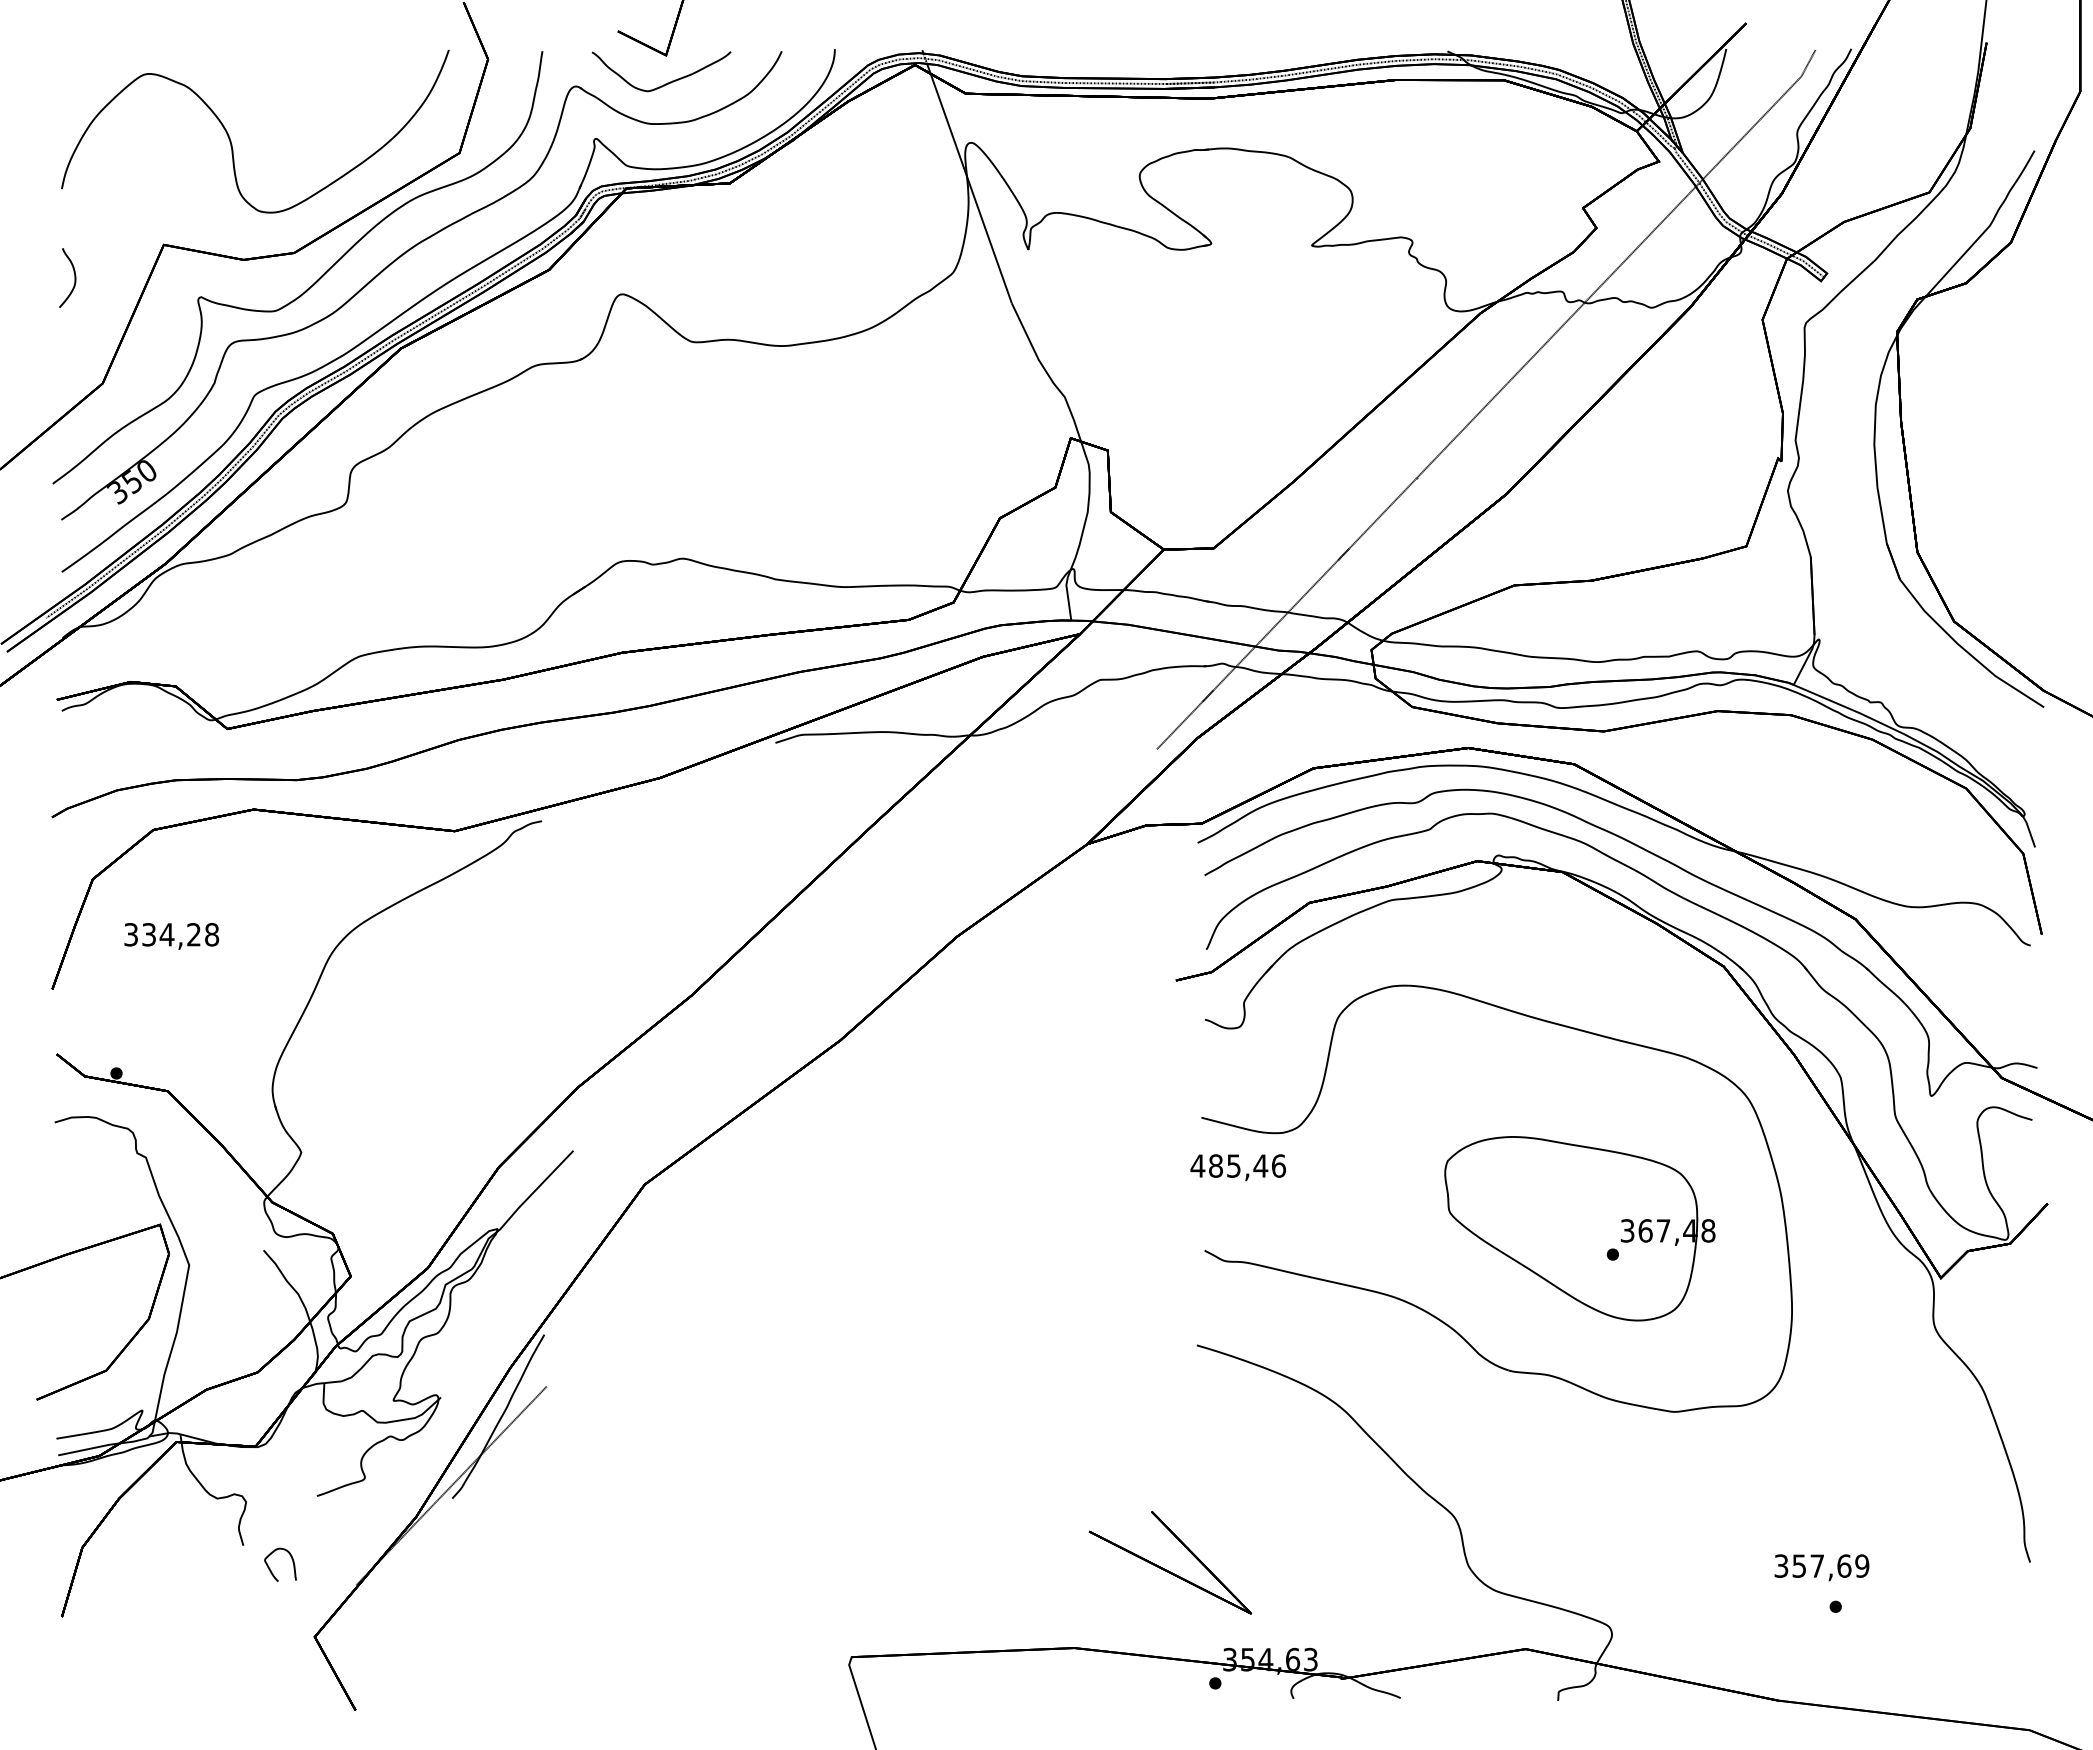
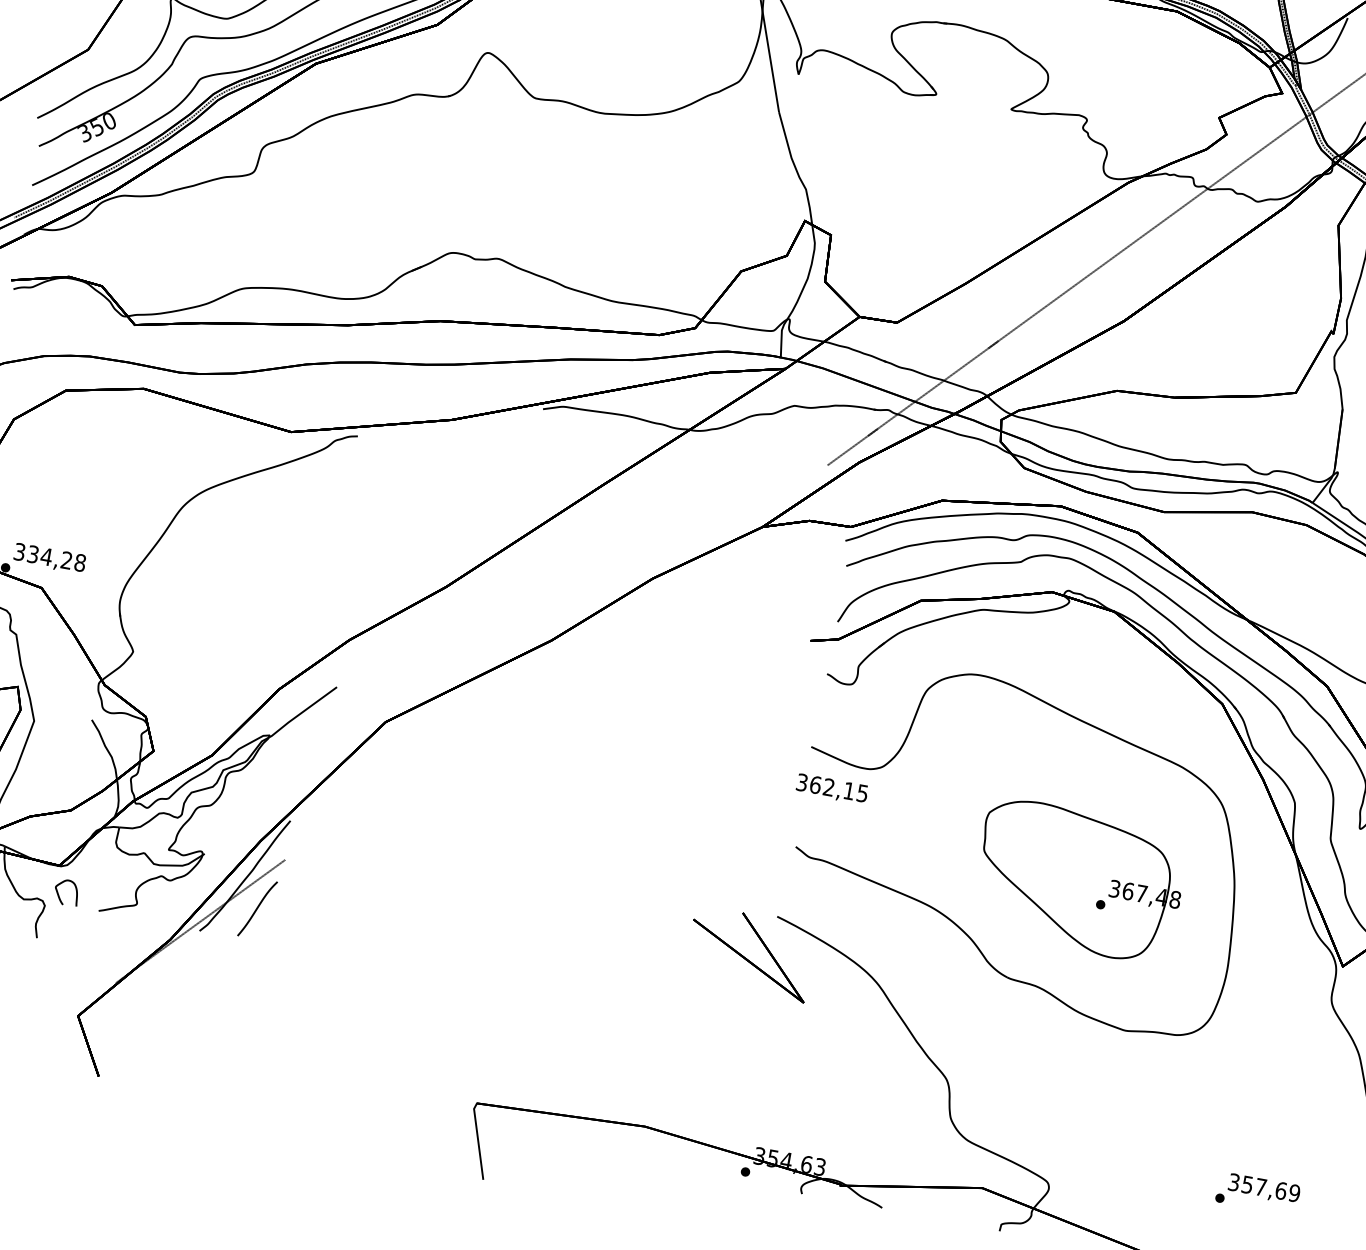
text: (171, 936) -> (49, 558), moved
text: (1238, 1165) -> (832, 787), 485,46 -> 362,15
curve: (522, 1456) -> (257, 908), added
text: (1821, 1567) -> (1263, 1188), moved
curve: (270, 1568) -> (58, 894), moved
part: (1166, 1569) -> (746, 958), moved

